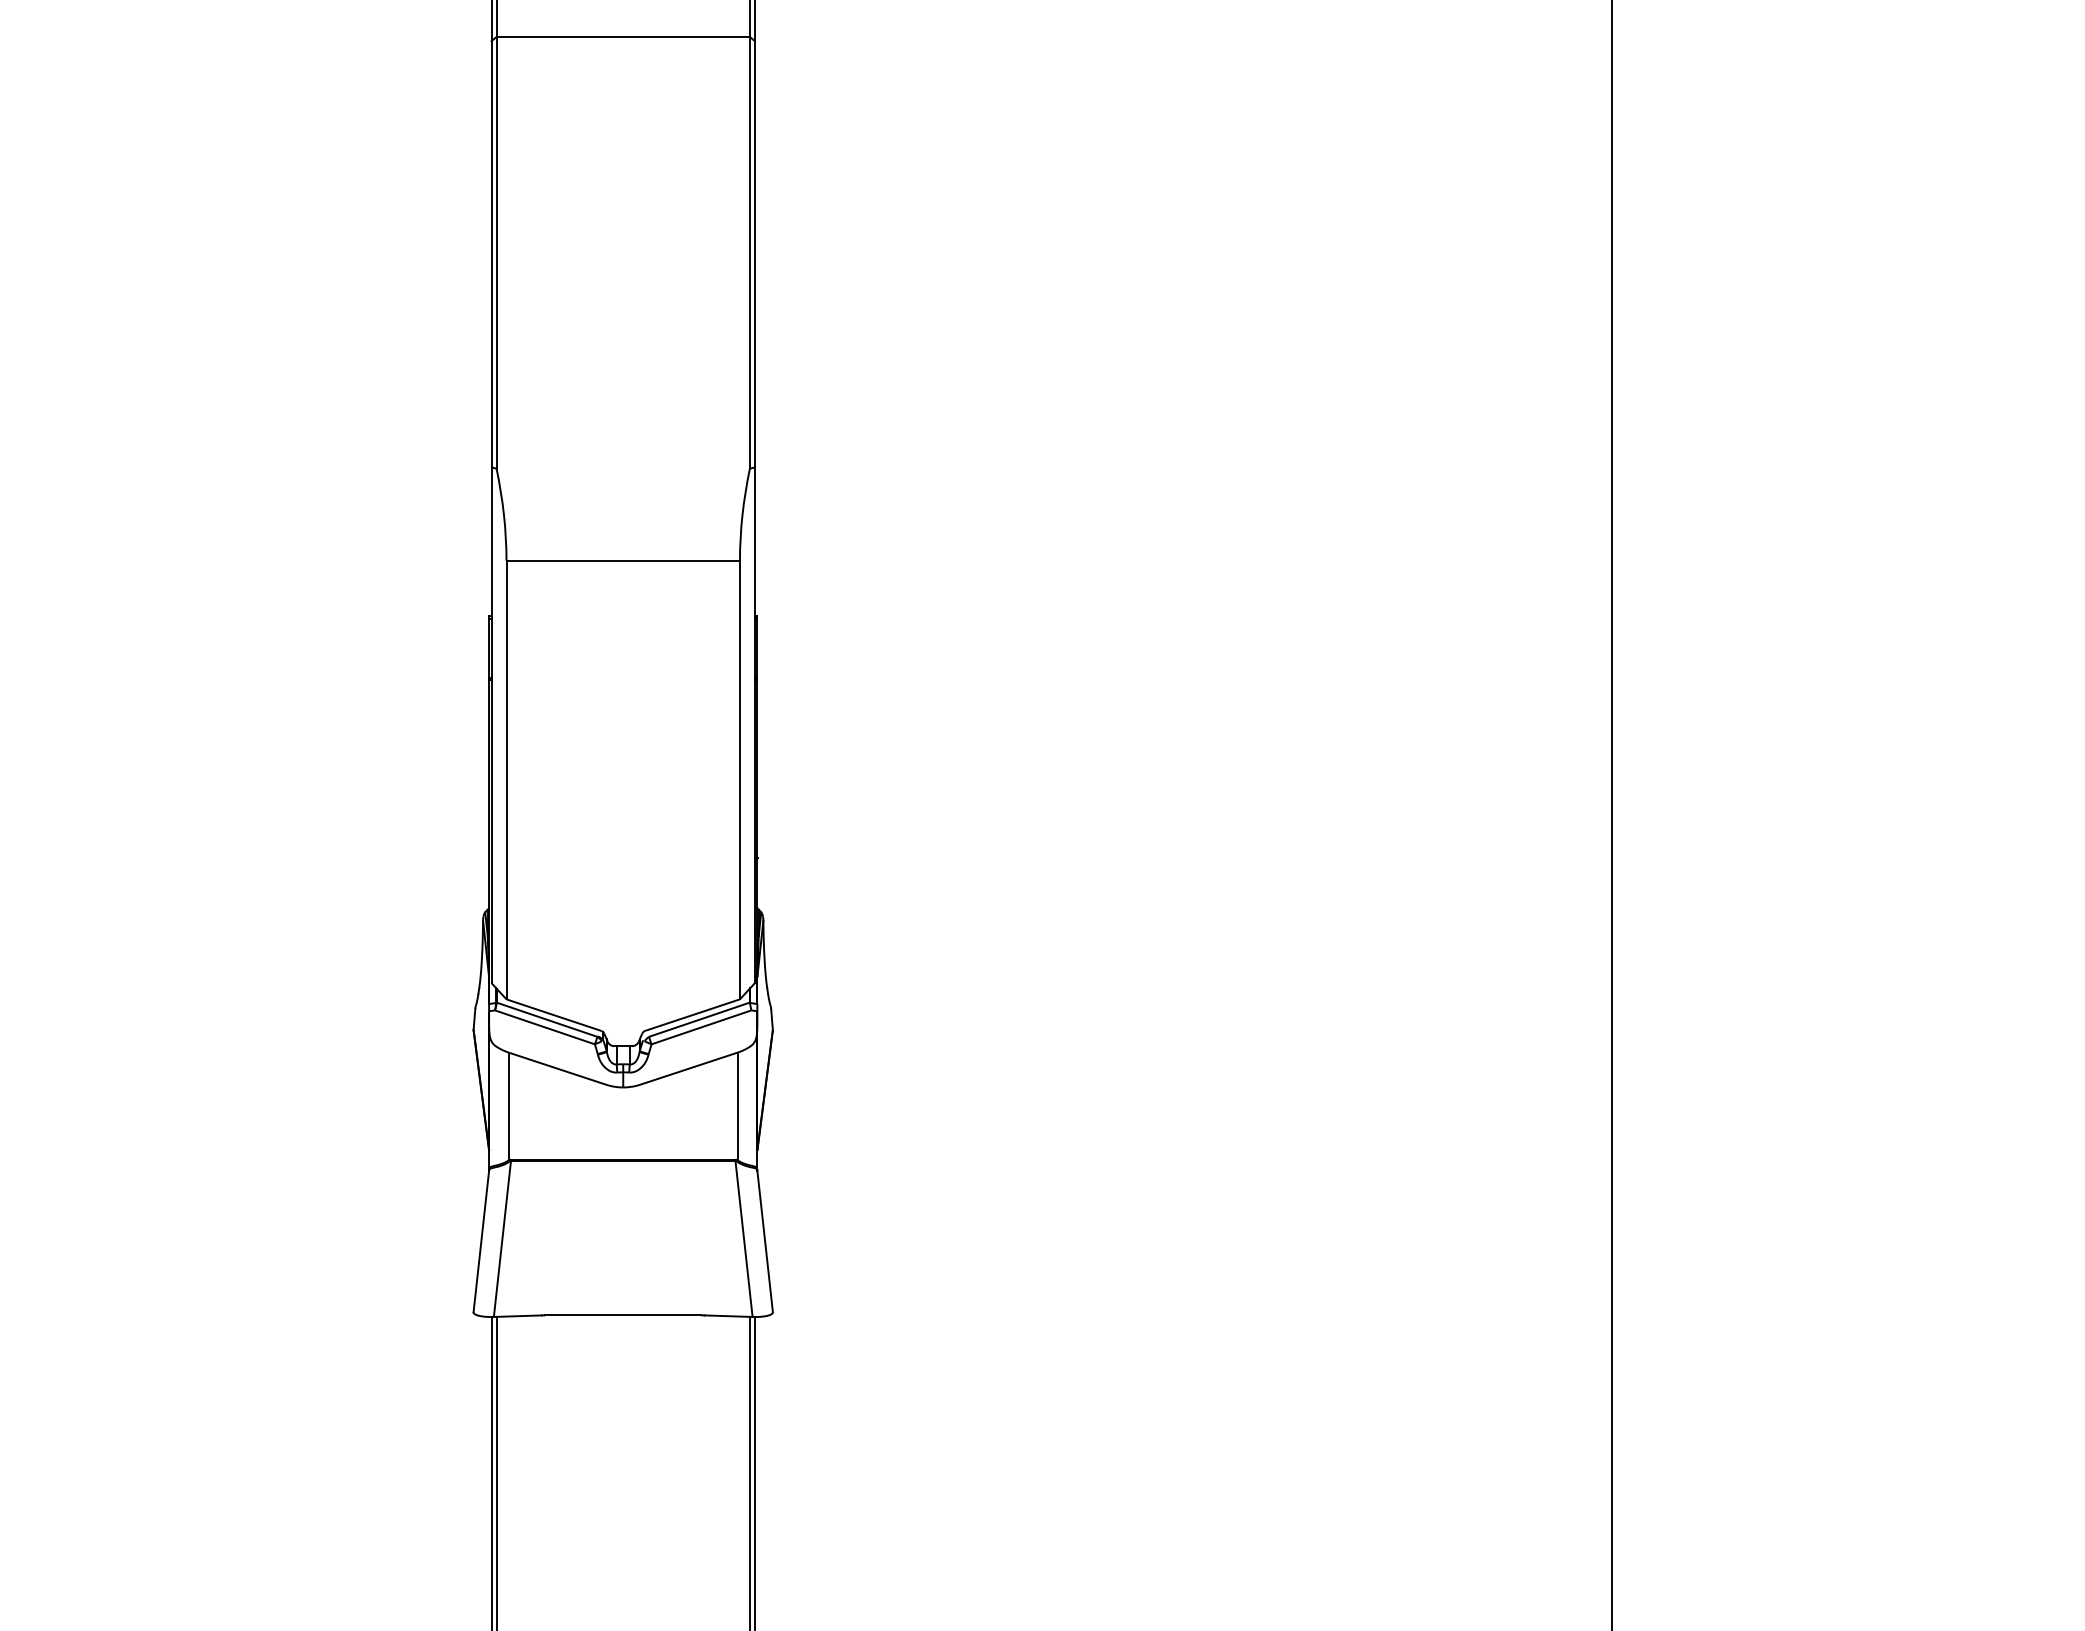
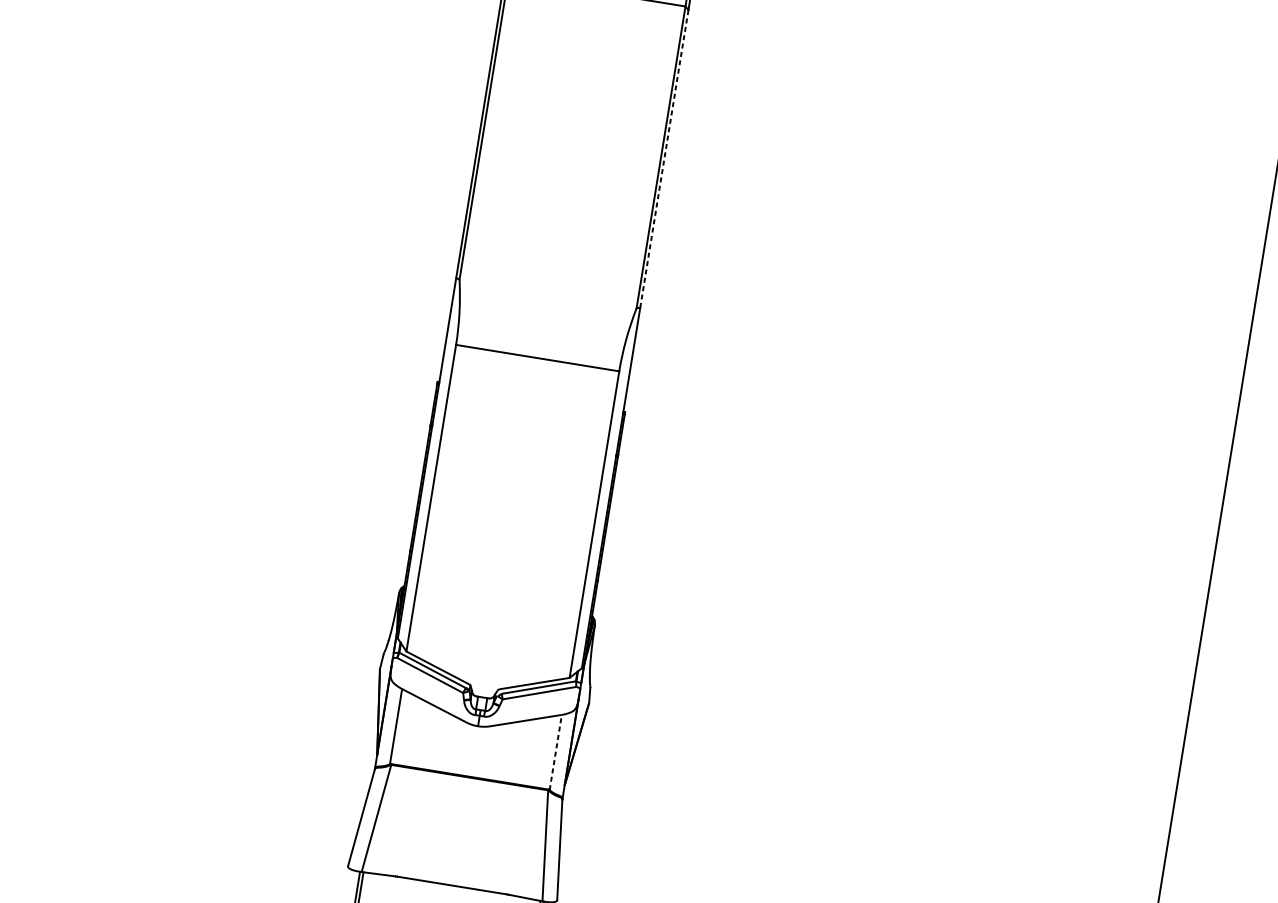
line: (754, 253) -> (664, 158), solid -> dashed
line: (737, 1106) -> (555, 752), solid -> dashed

